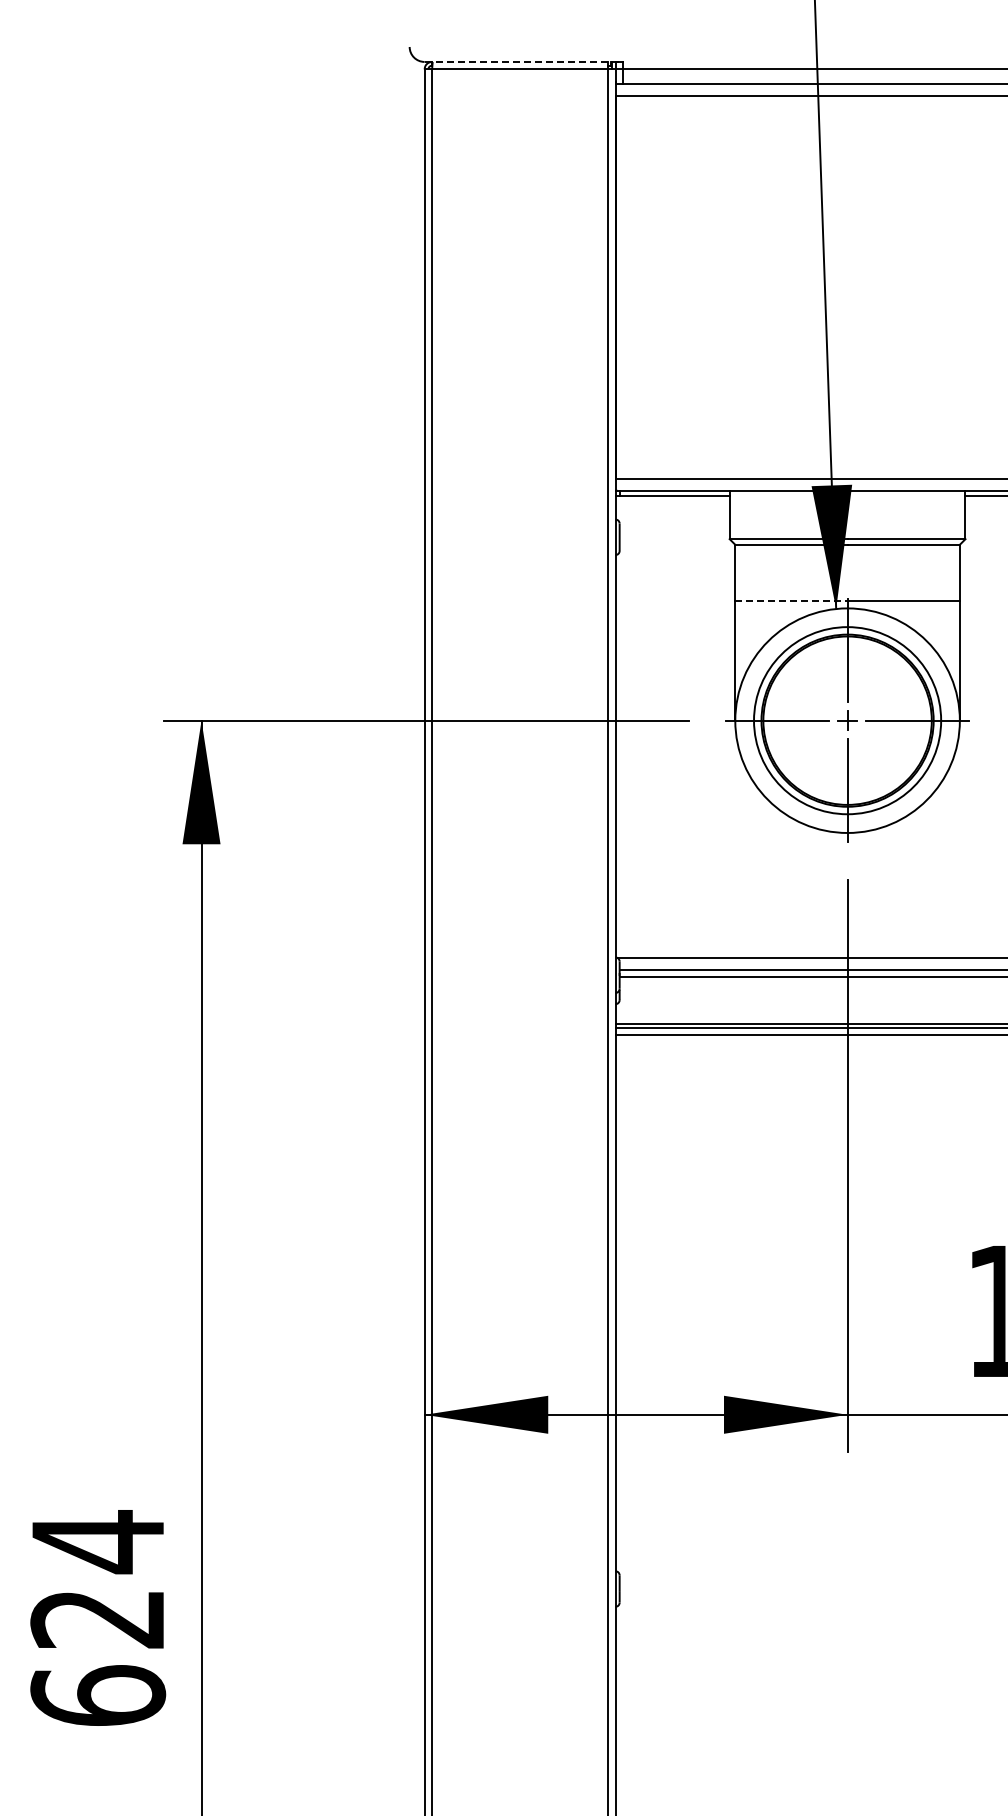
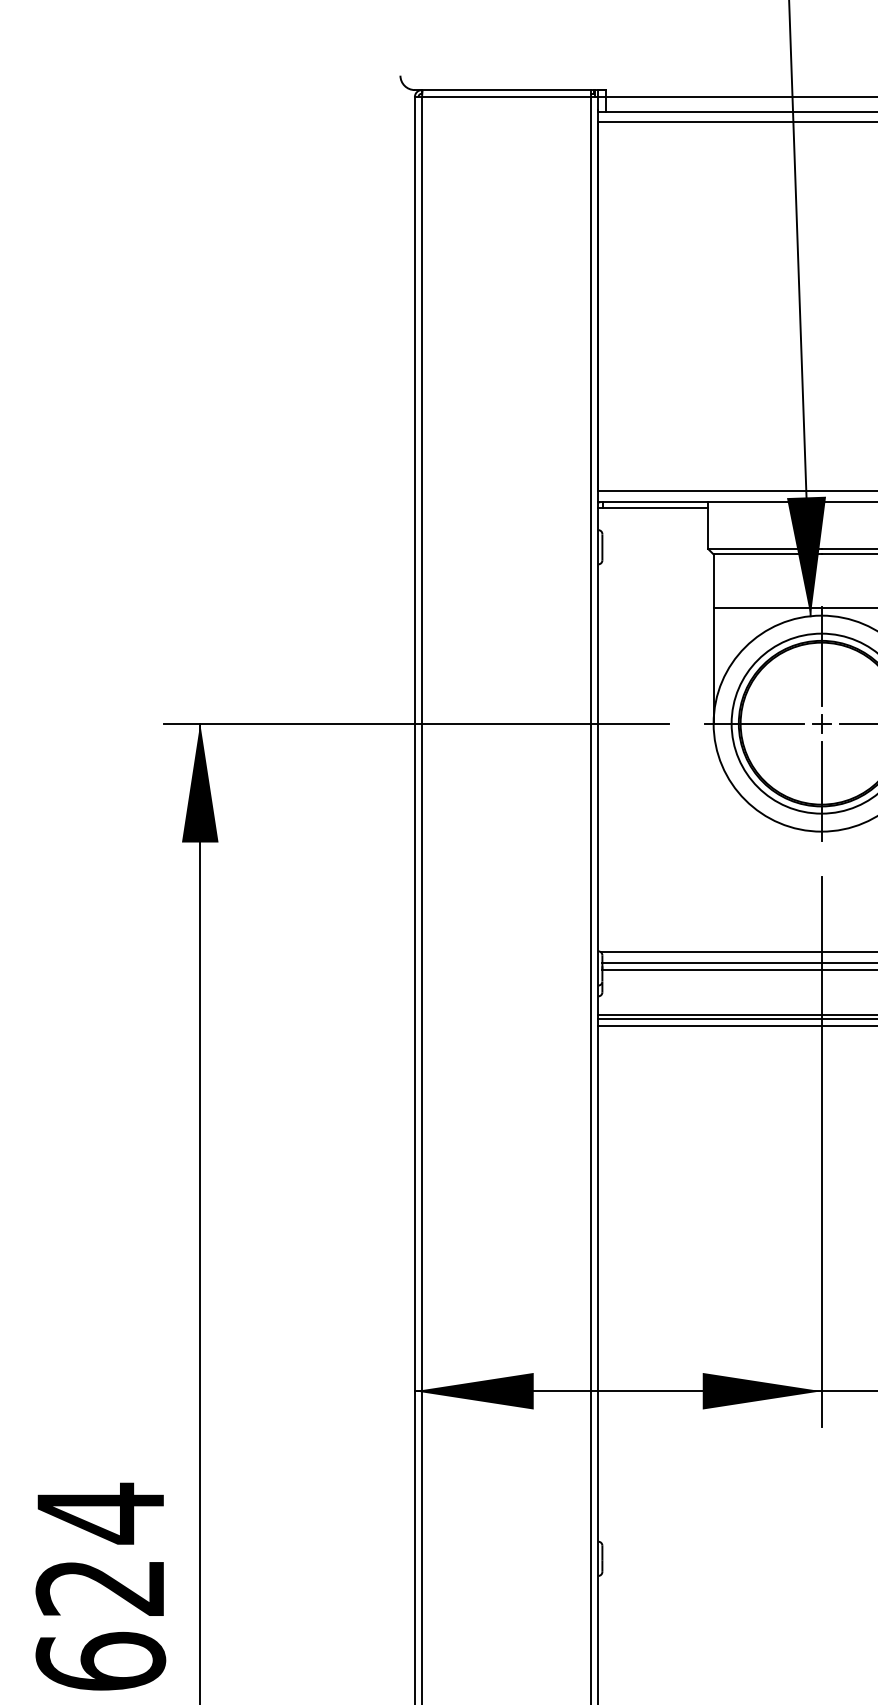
line: (524, 61) -> (510, 89), dashed -> solid
line: (791, 600) -> (767, 608), dashed -> solid

